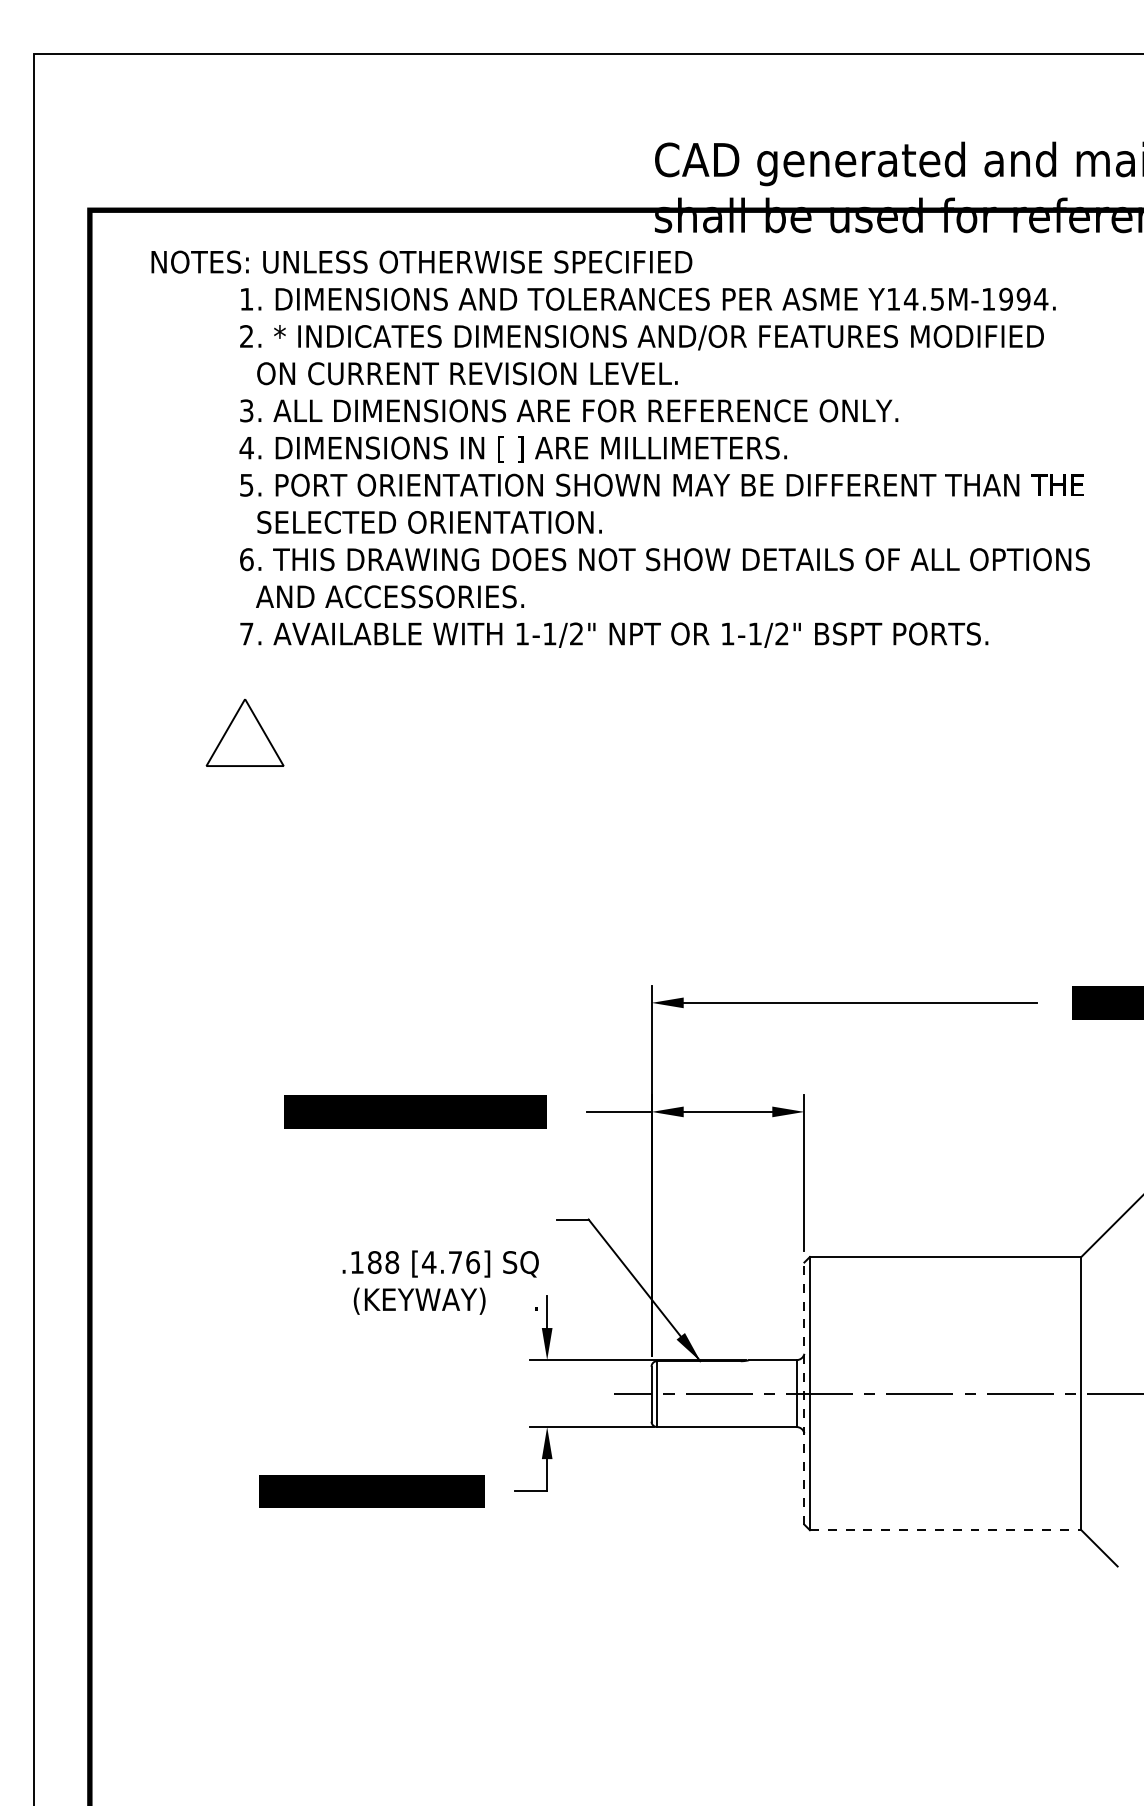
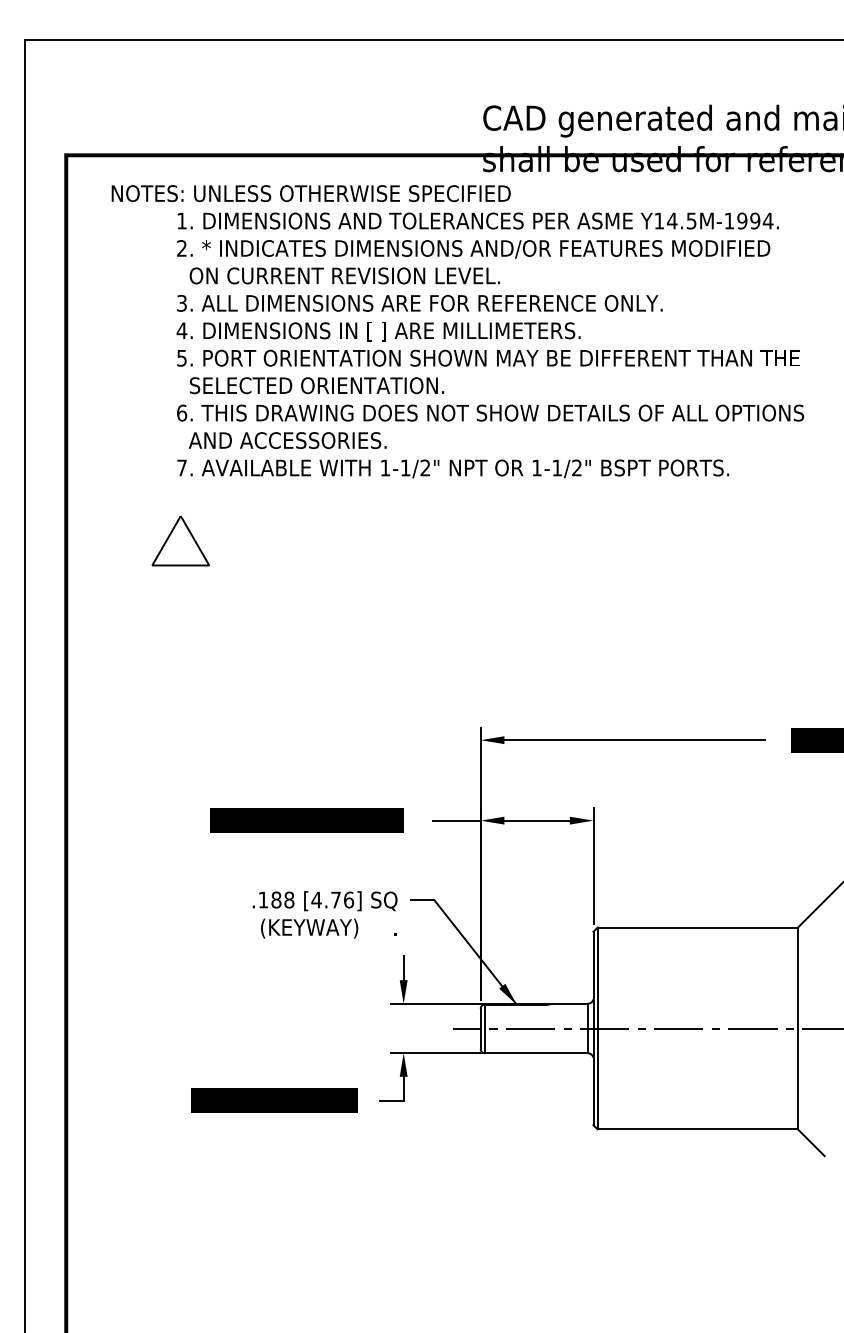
text: (440, 1282) -> (324, 914), moved
line: (804, 1393) -> (593, 1028), dashed -> solid
line: (945, 1530) -> (697, 1129), dashed -> solid

